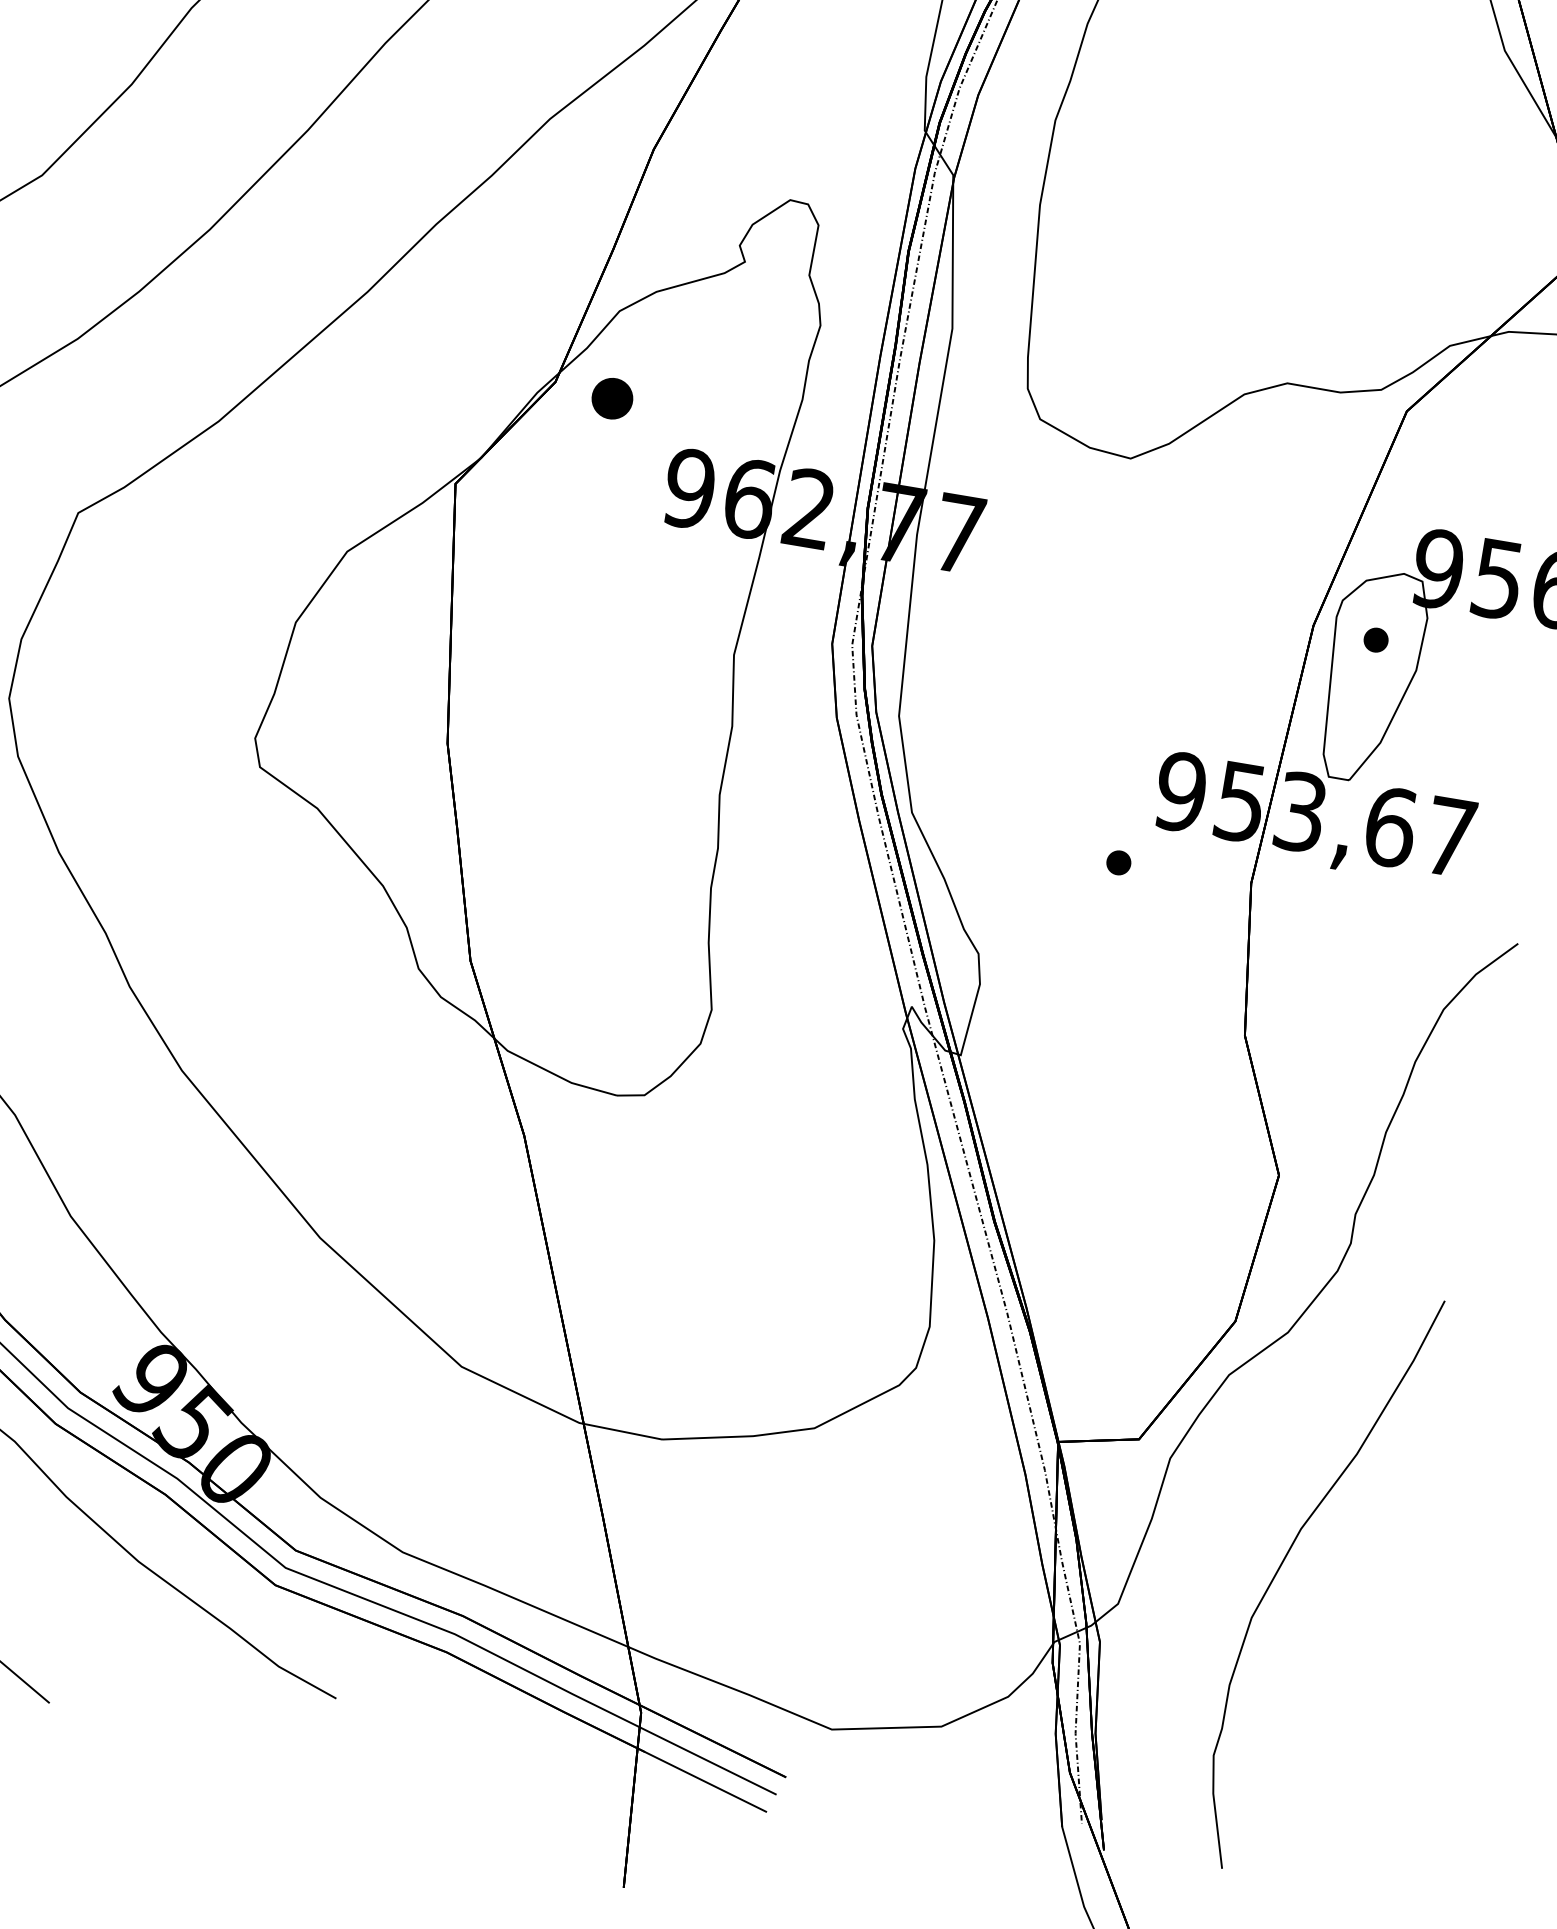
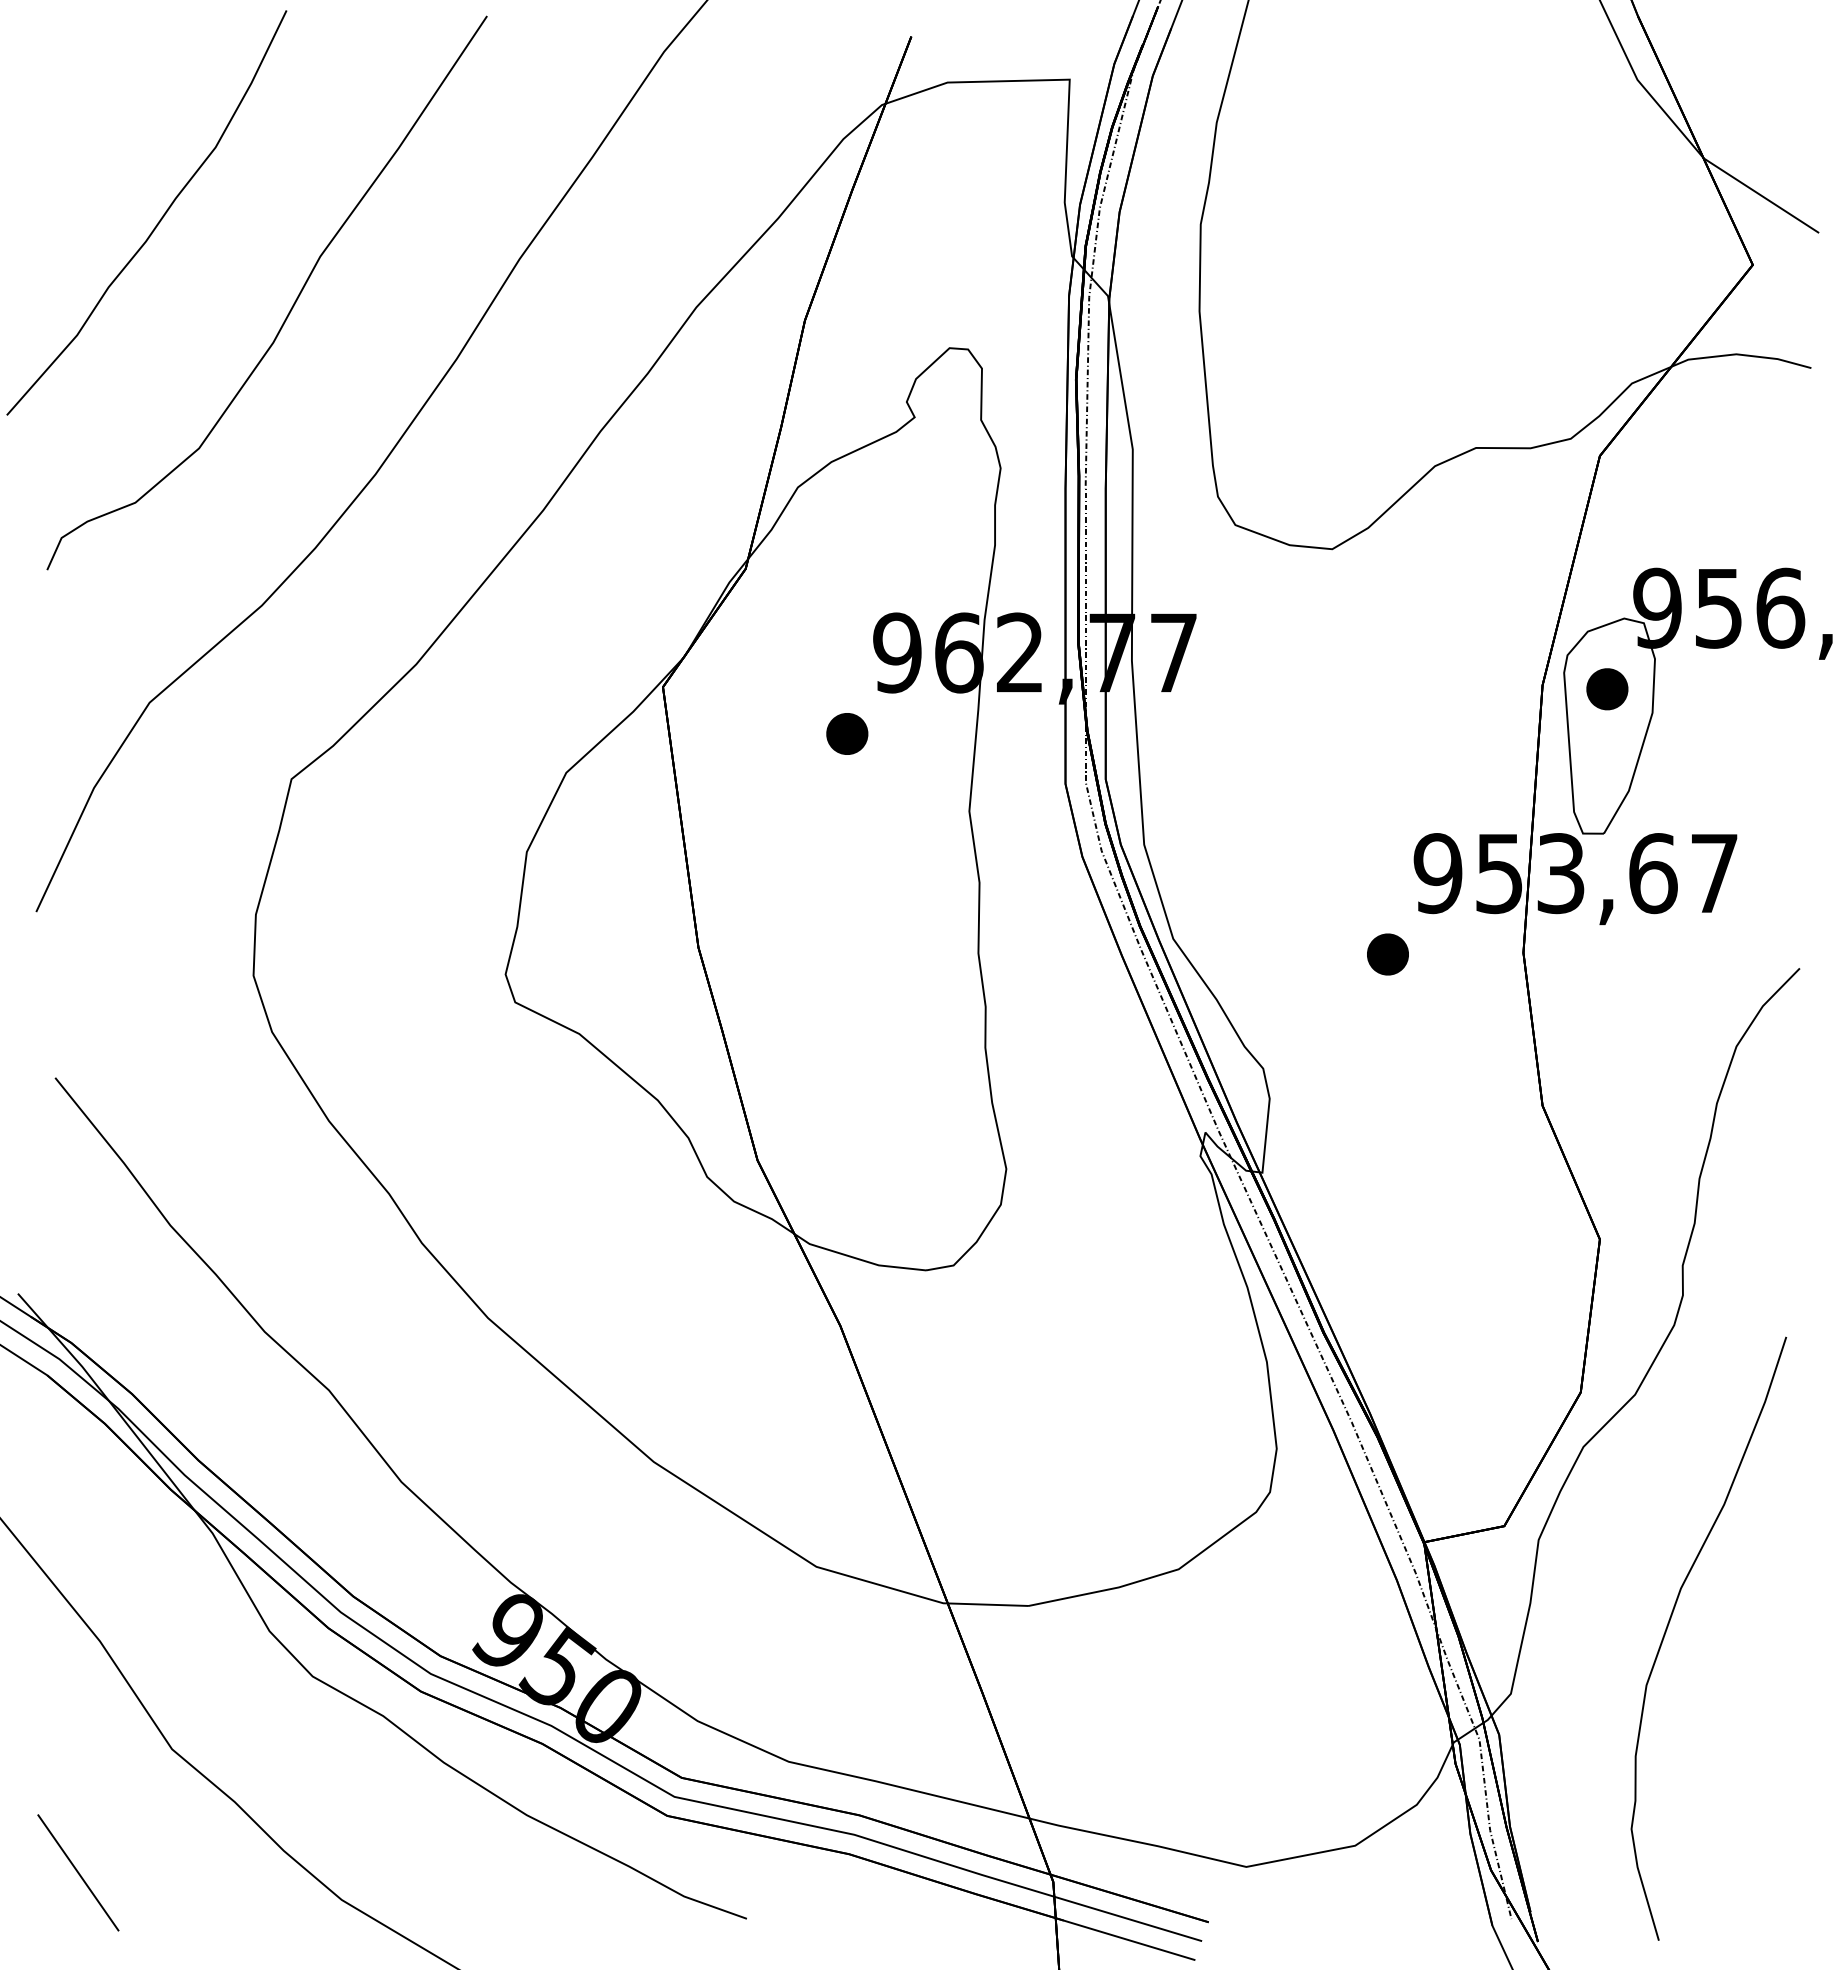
part: (612, 398) -> (847, 733), moved
part: (1376, 640) -> (1607, 689), size x1.67
part: (1118, 862) -> (1387, 954), size x1.67

